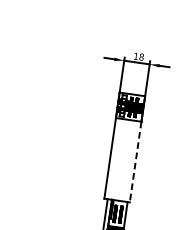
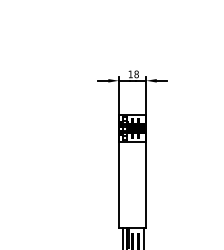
line: (135, 162) -> (146, 185), dashed -> solid

